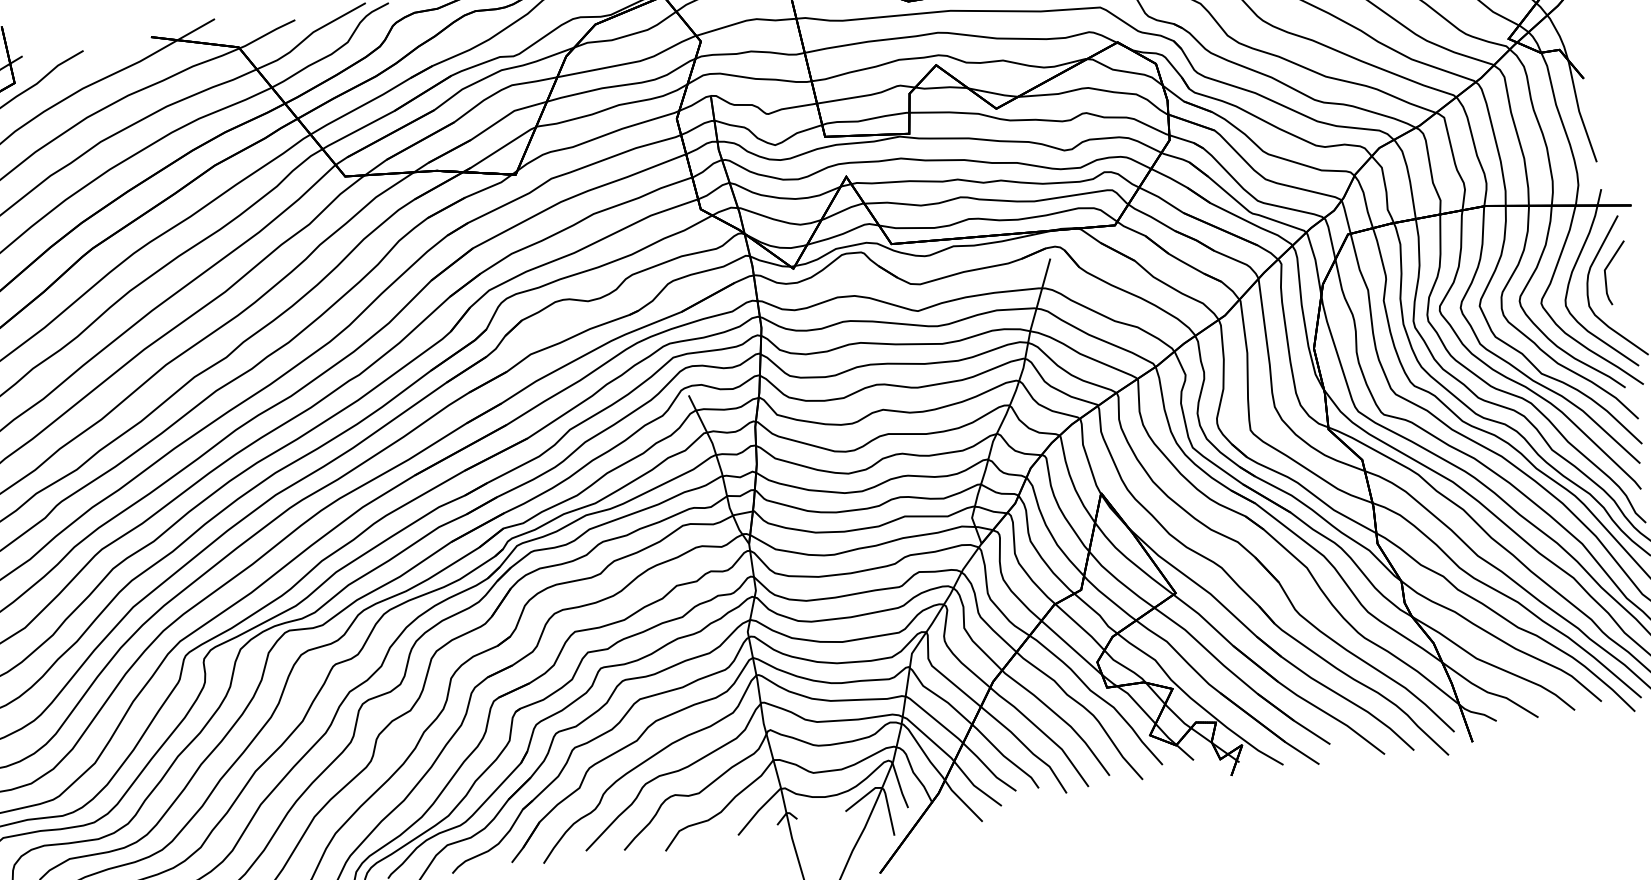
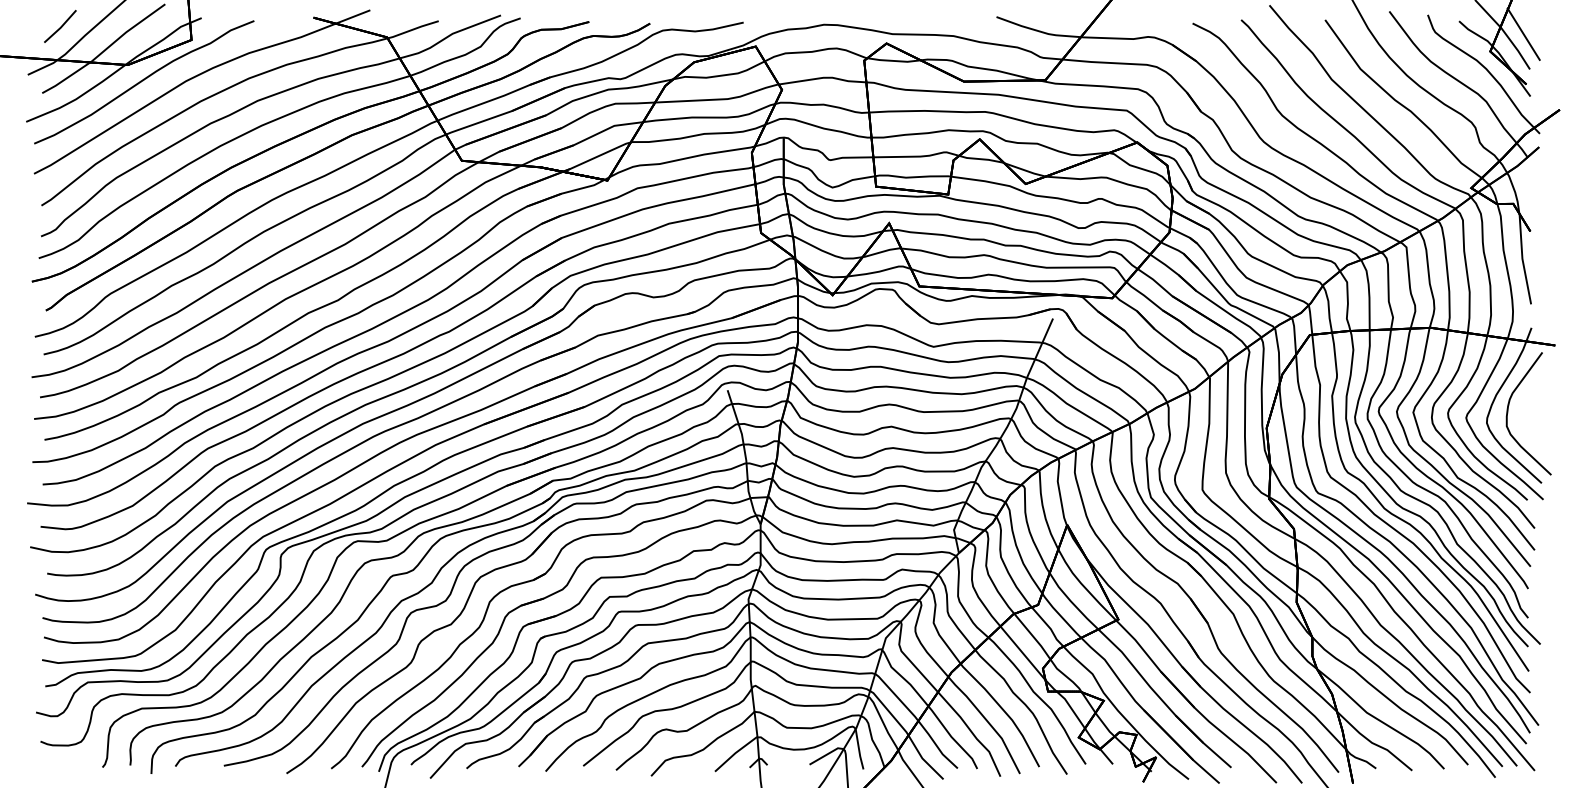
line: (1606, 274) -> (1525, 401), removed

